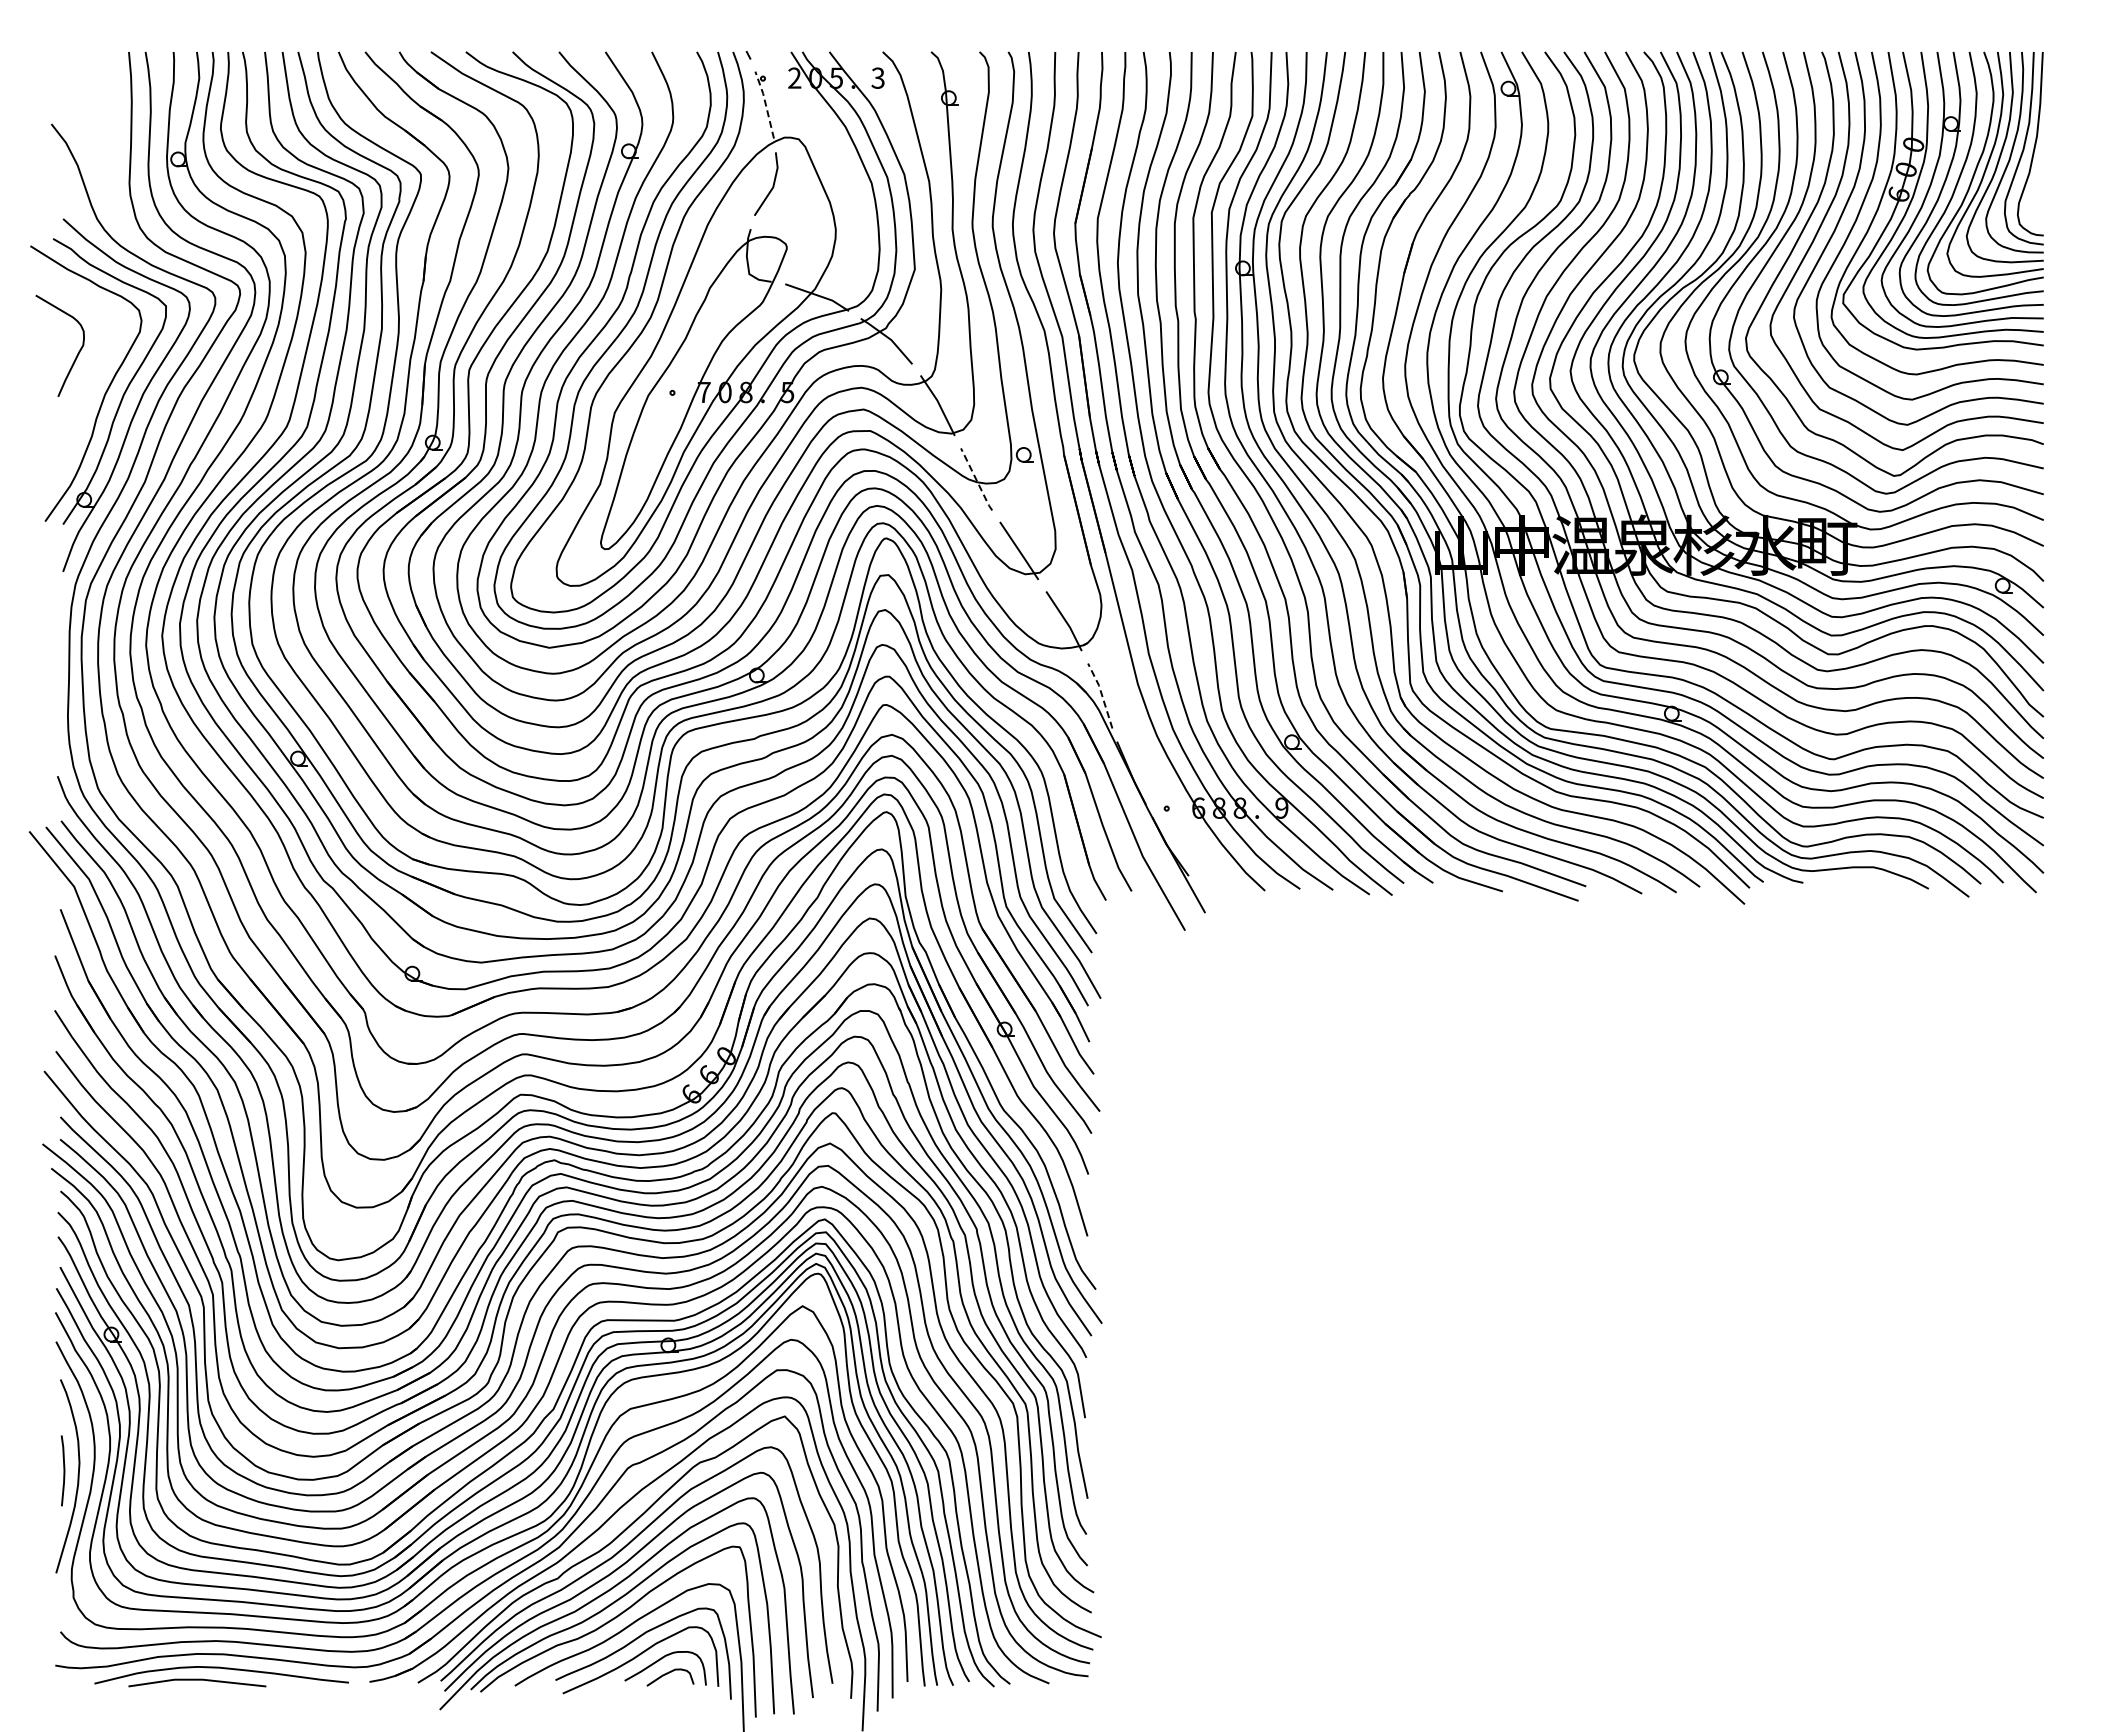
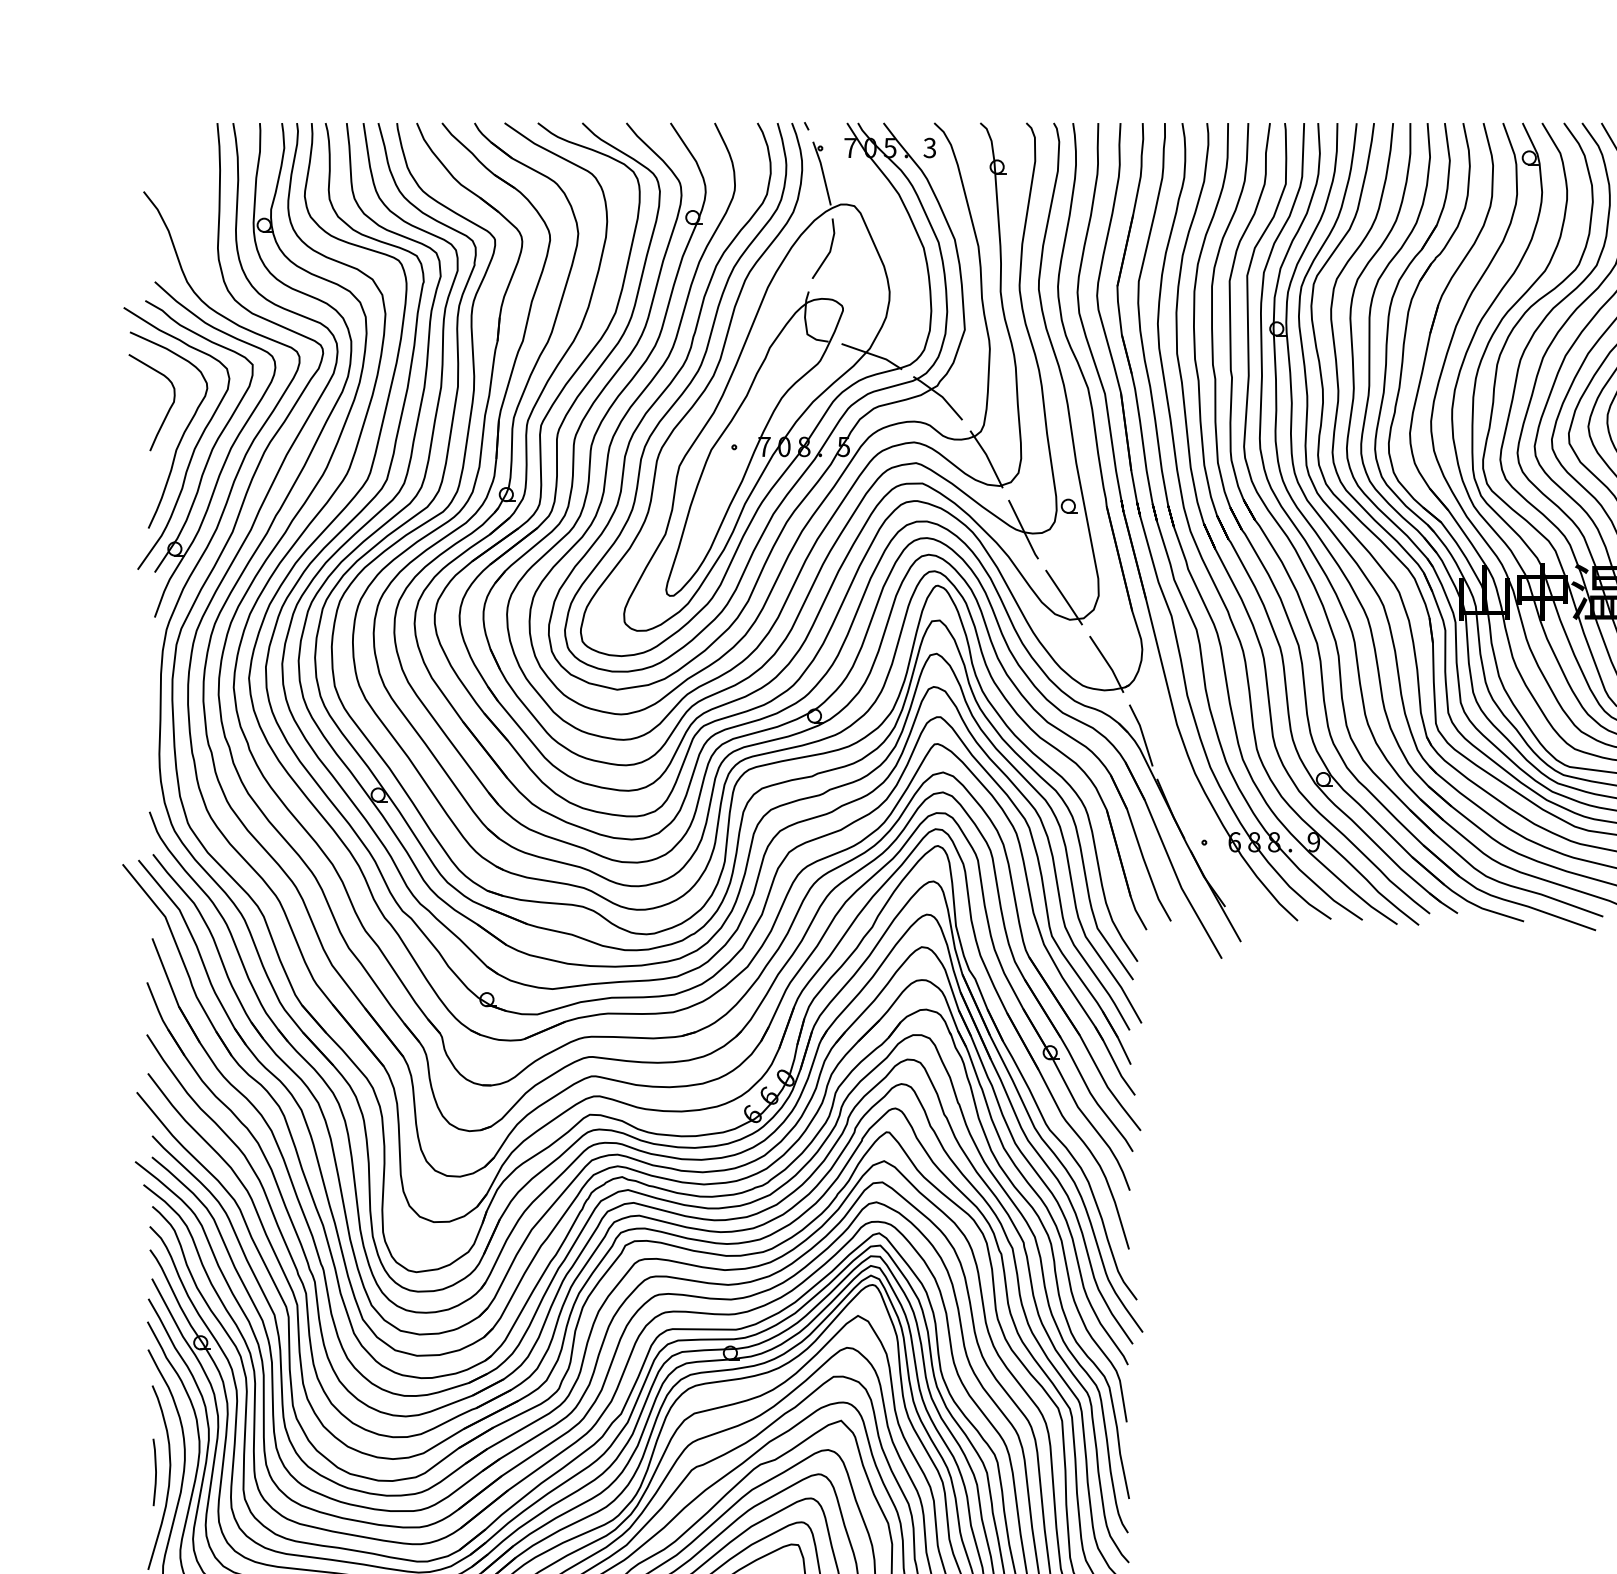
text: (794, 77) -> (850, 147), 2 -> 7
line: (765, 104) -> (822, 173), dashed -> solid
curve: (91, 380) -> (181, 435), added
line: (976, 479) -> (1023, 529), dashed -> solid
line: (1101, 694) -> (1142, 734), dashed -> solid

